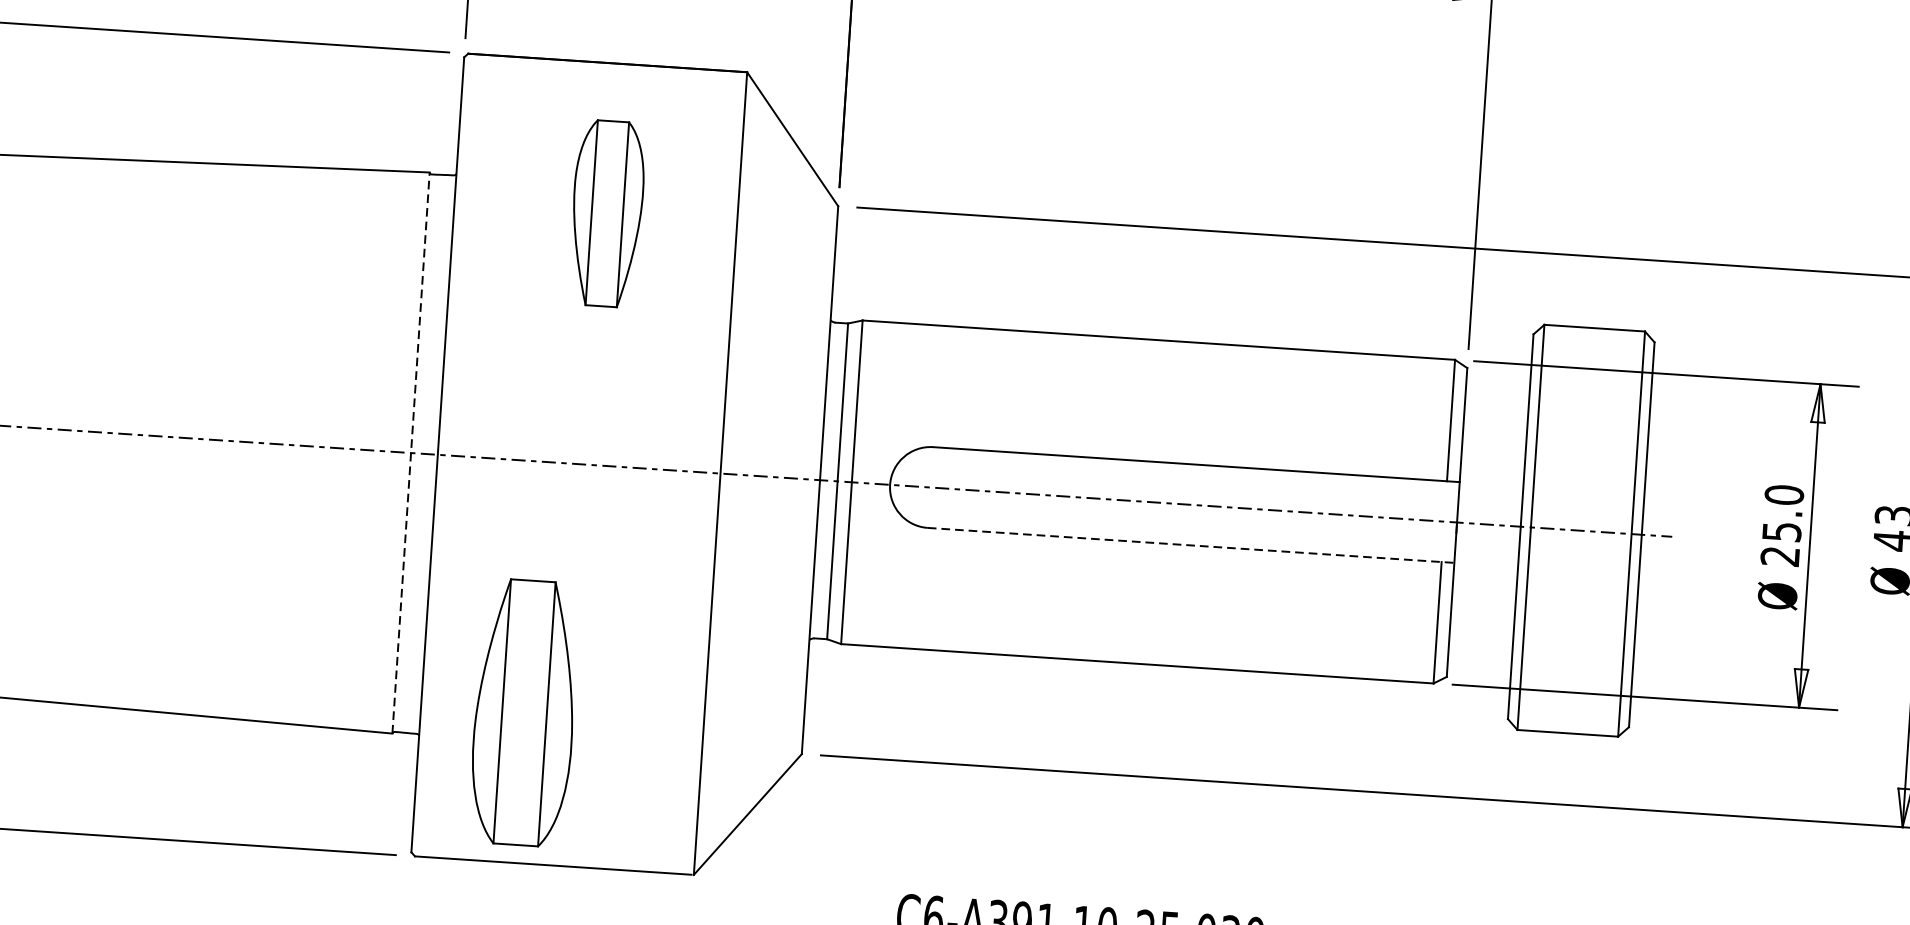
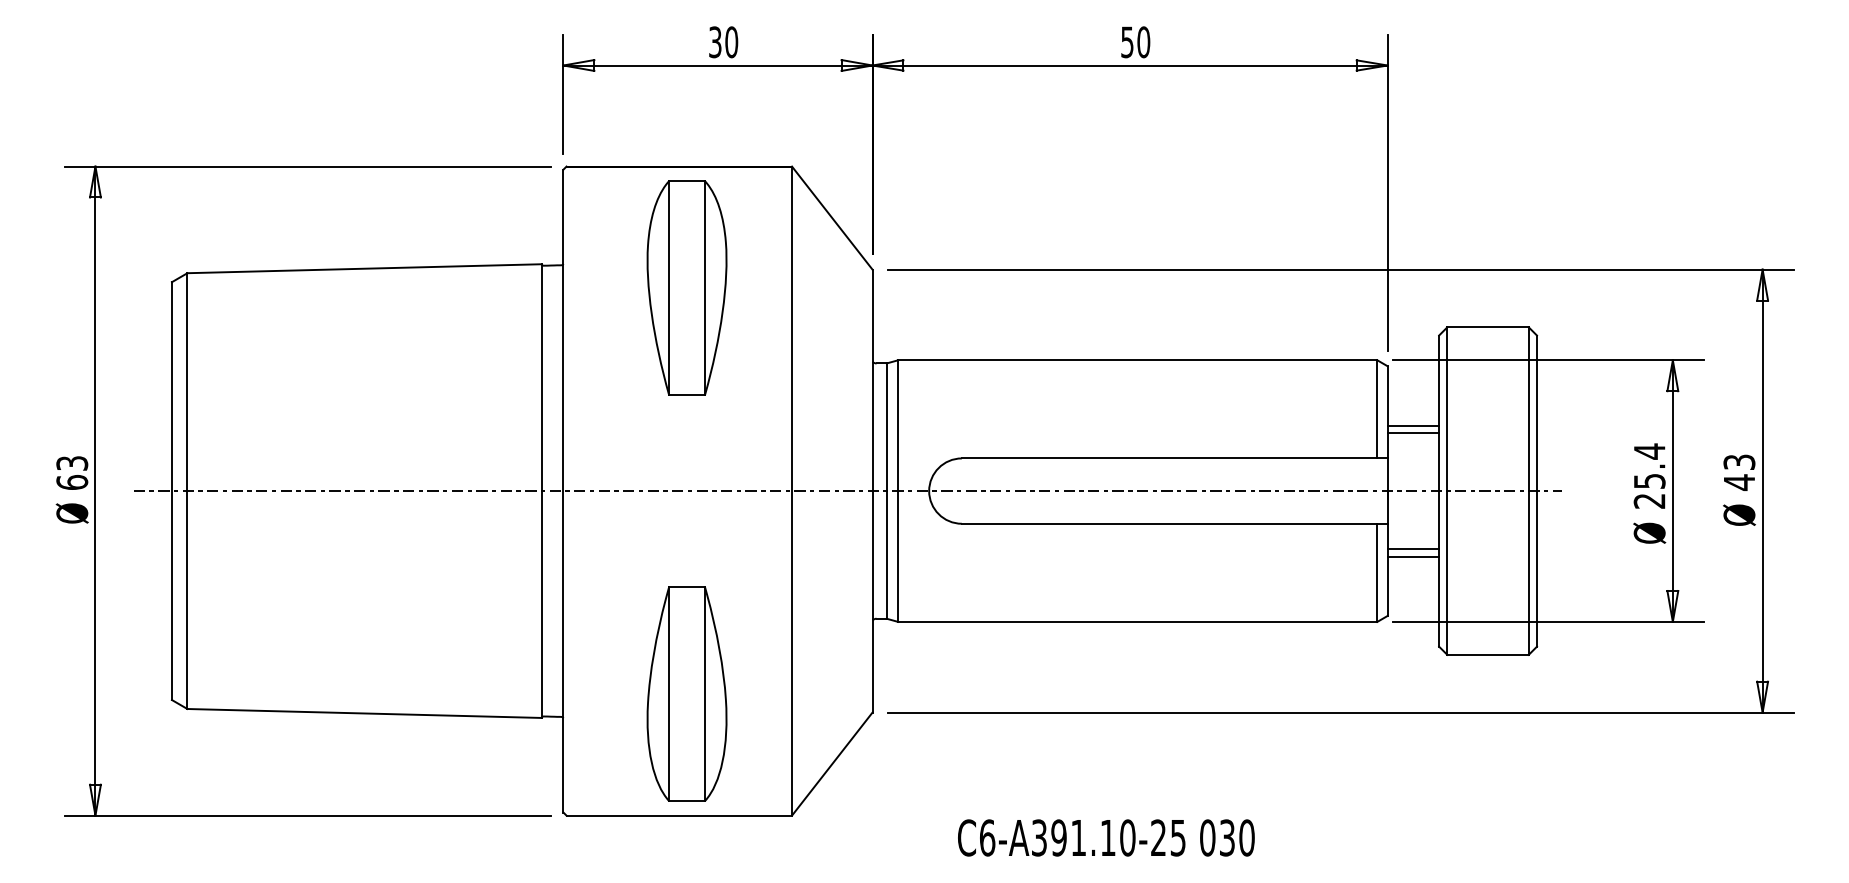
part: (606, 213) -> (686, 287), size x1.43
line: (1494, 443) -> (1413, 425), added
line: (410, 453) -> (541, 491), dashed -> solid
line: (1493, 453) -> (1413, 433), added
text: (1784, 495) -> (1649, 451), 25.0 -> 25.4
line: (1190, 545) -> (1174, 523), dashed -> solid
line: (1484, 595) -> (1413, 548), added
line: (1483, 605) -> (1413, 556), added
part: (523, 711) -> (686, 693), moved

